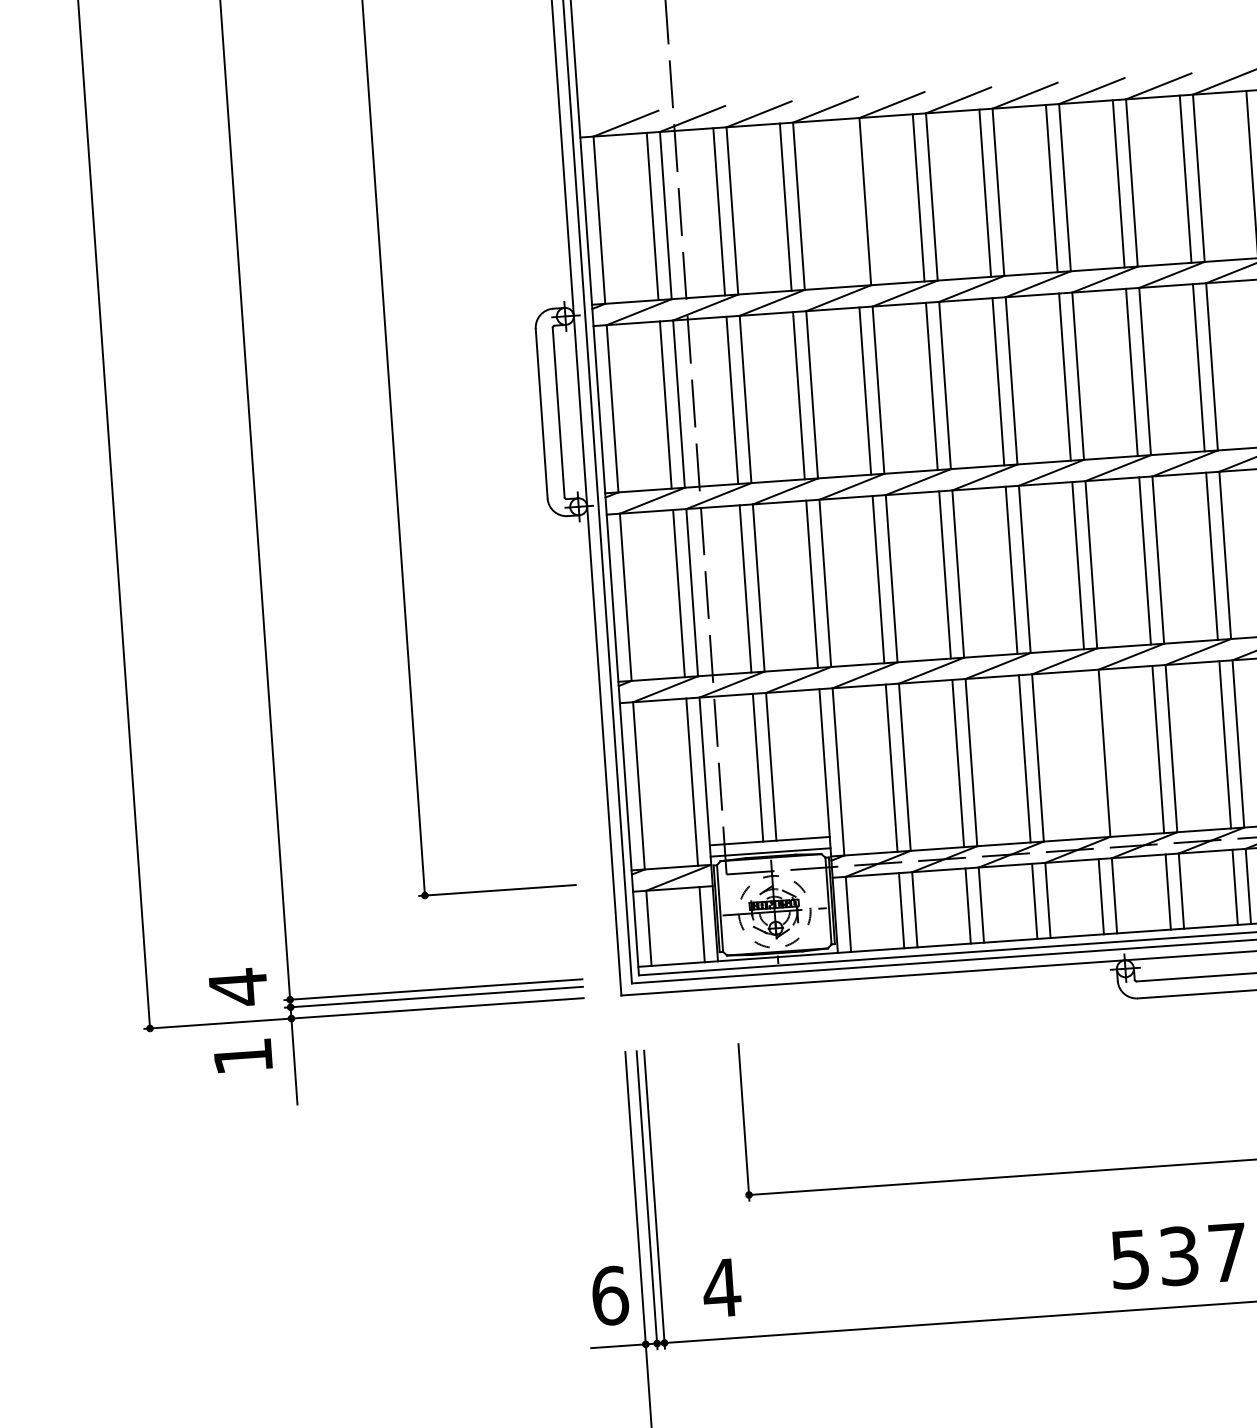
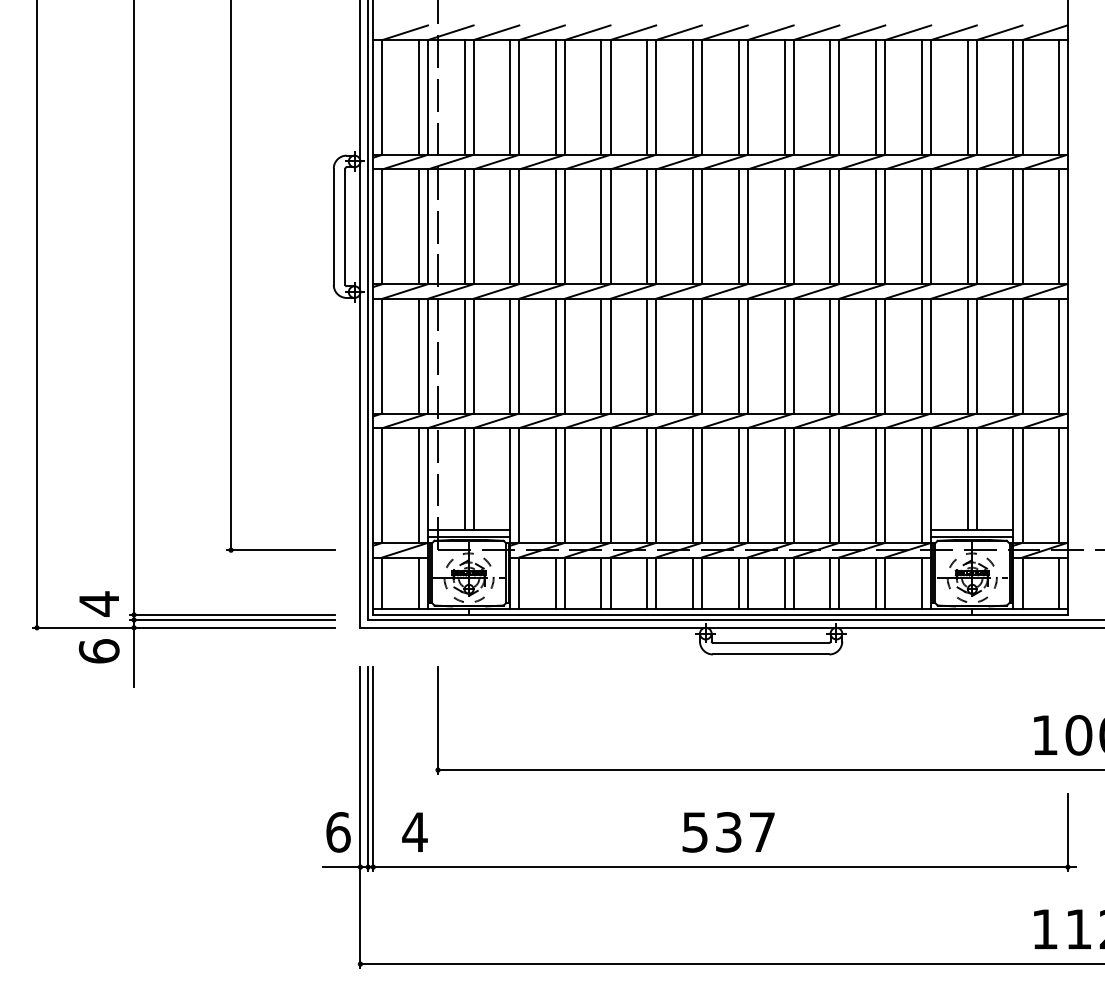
line: (851, 202) -> (555, 97), added
line: (1090, 754) -> (692, 485), added
text: (242, 1056) -> (98, 651), 1 -> 6

